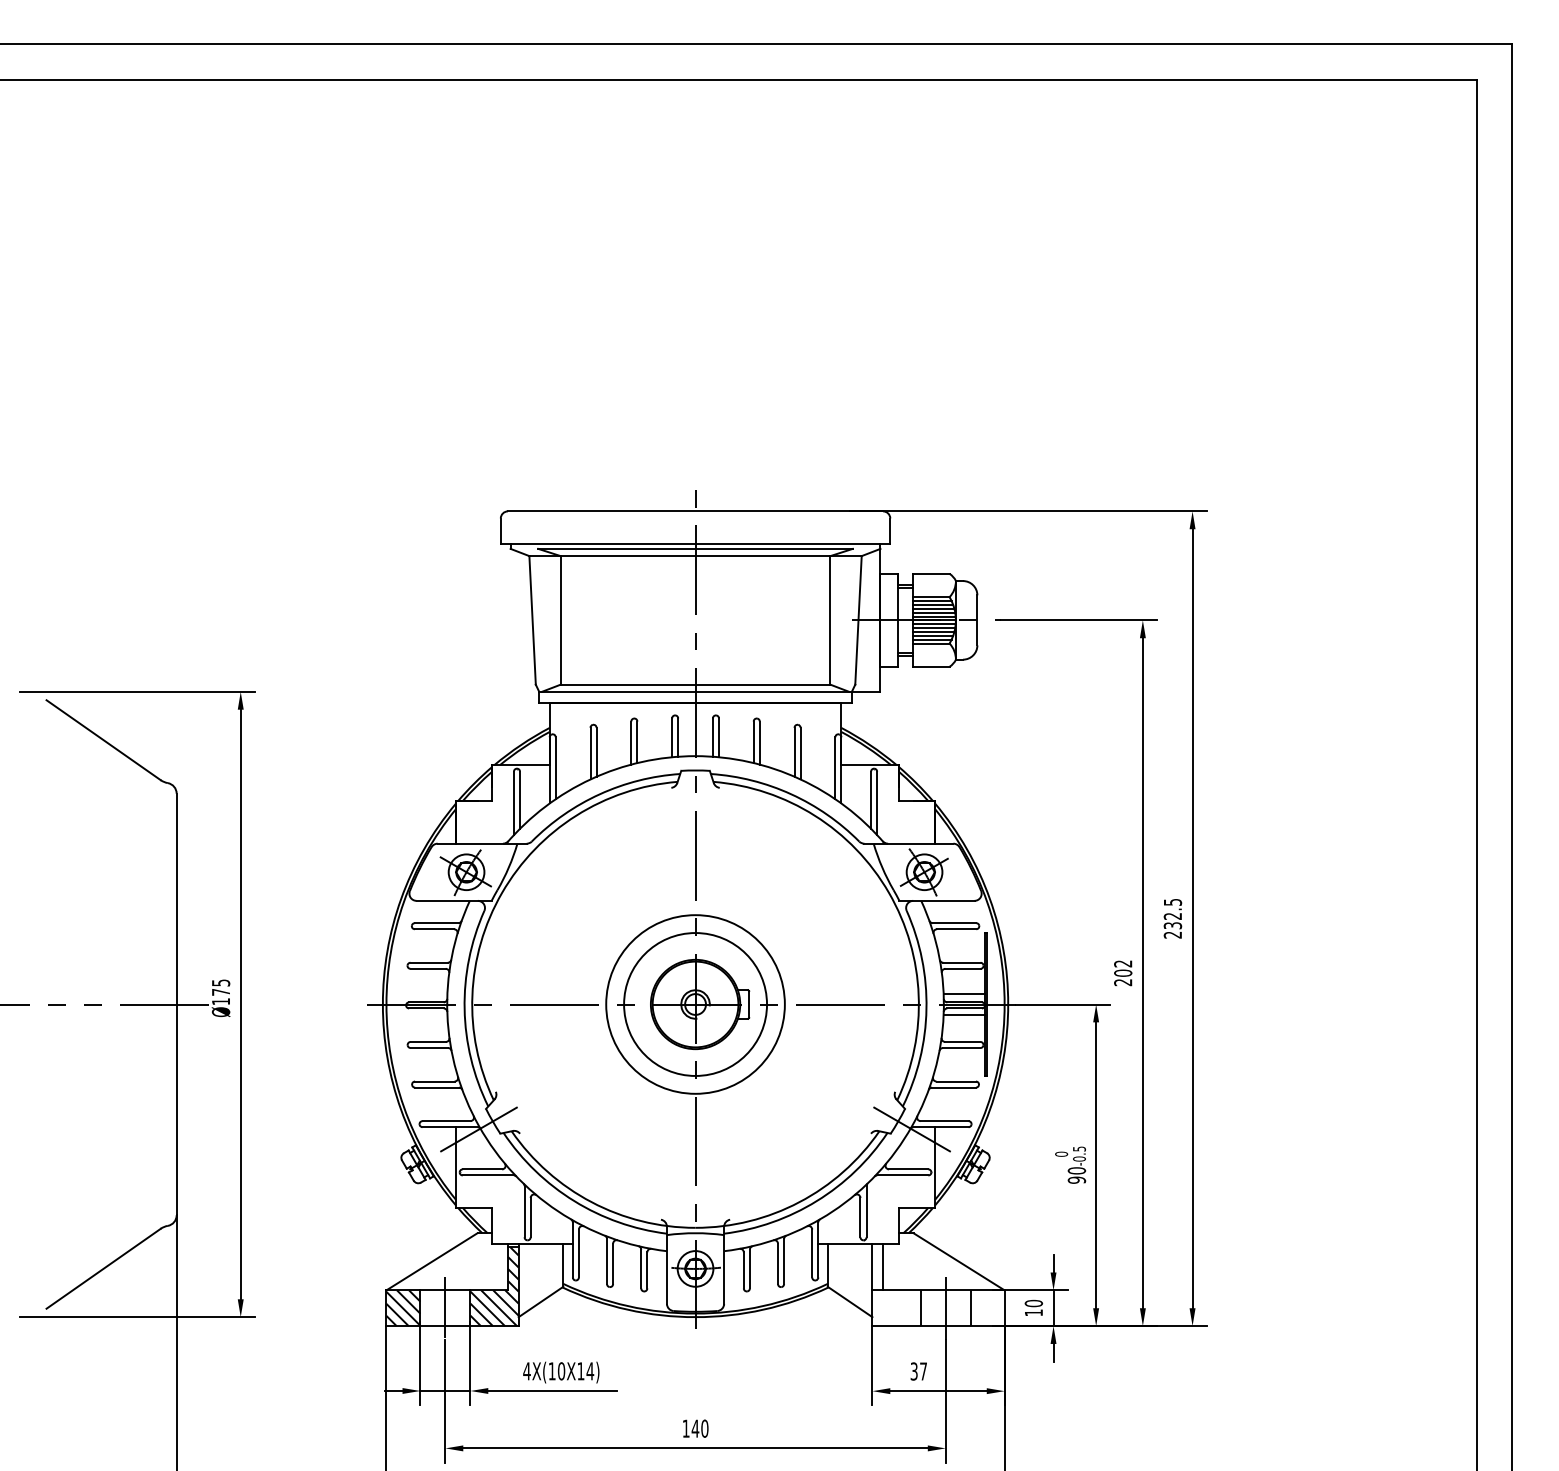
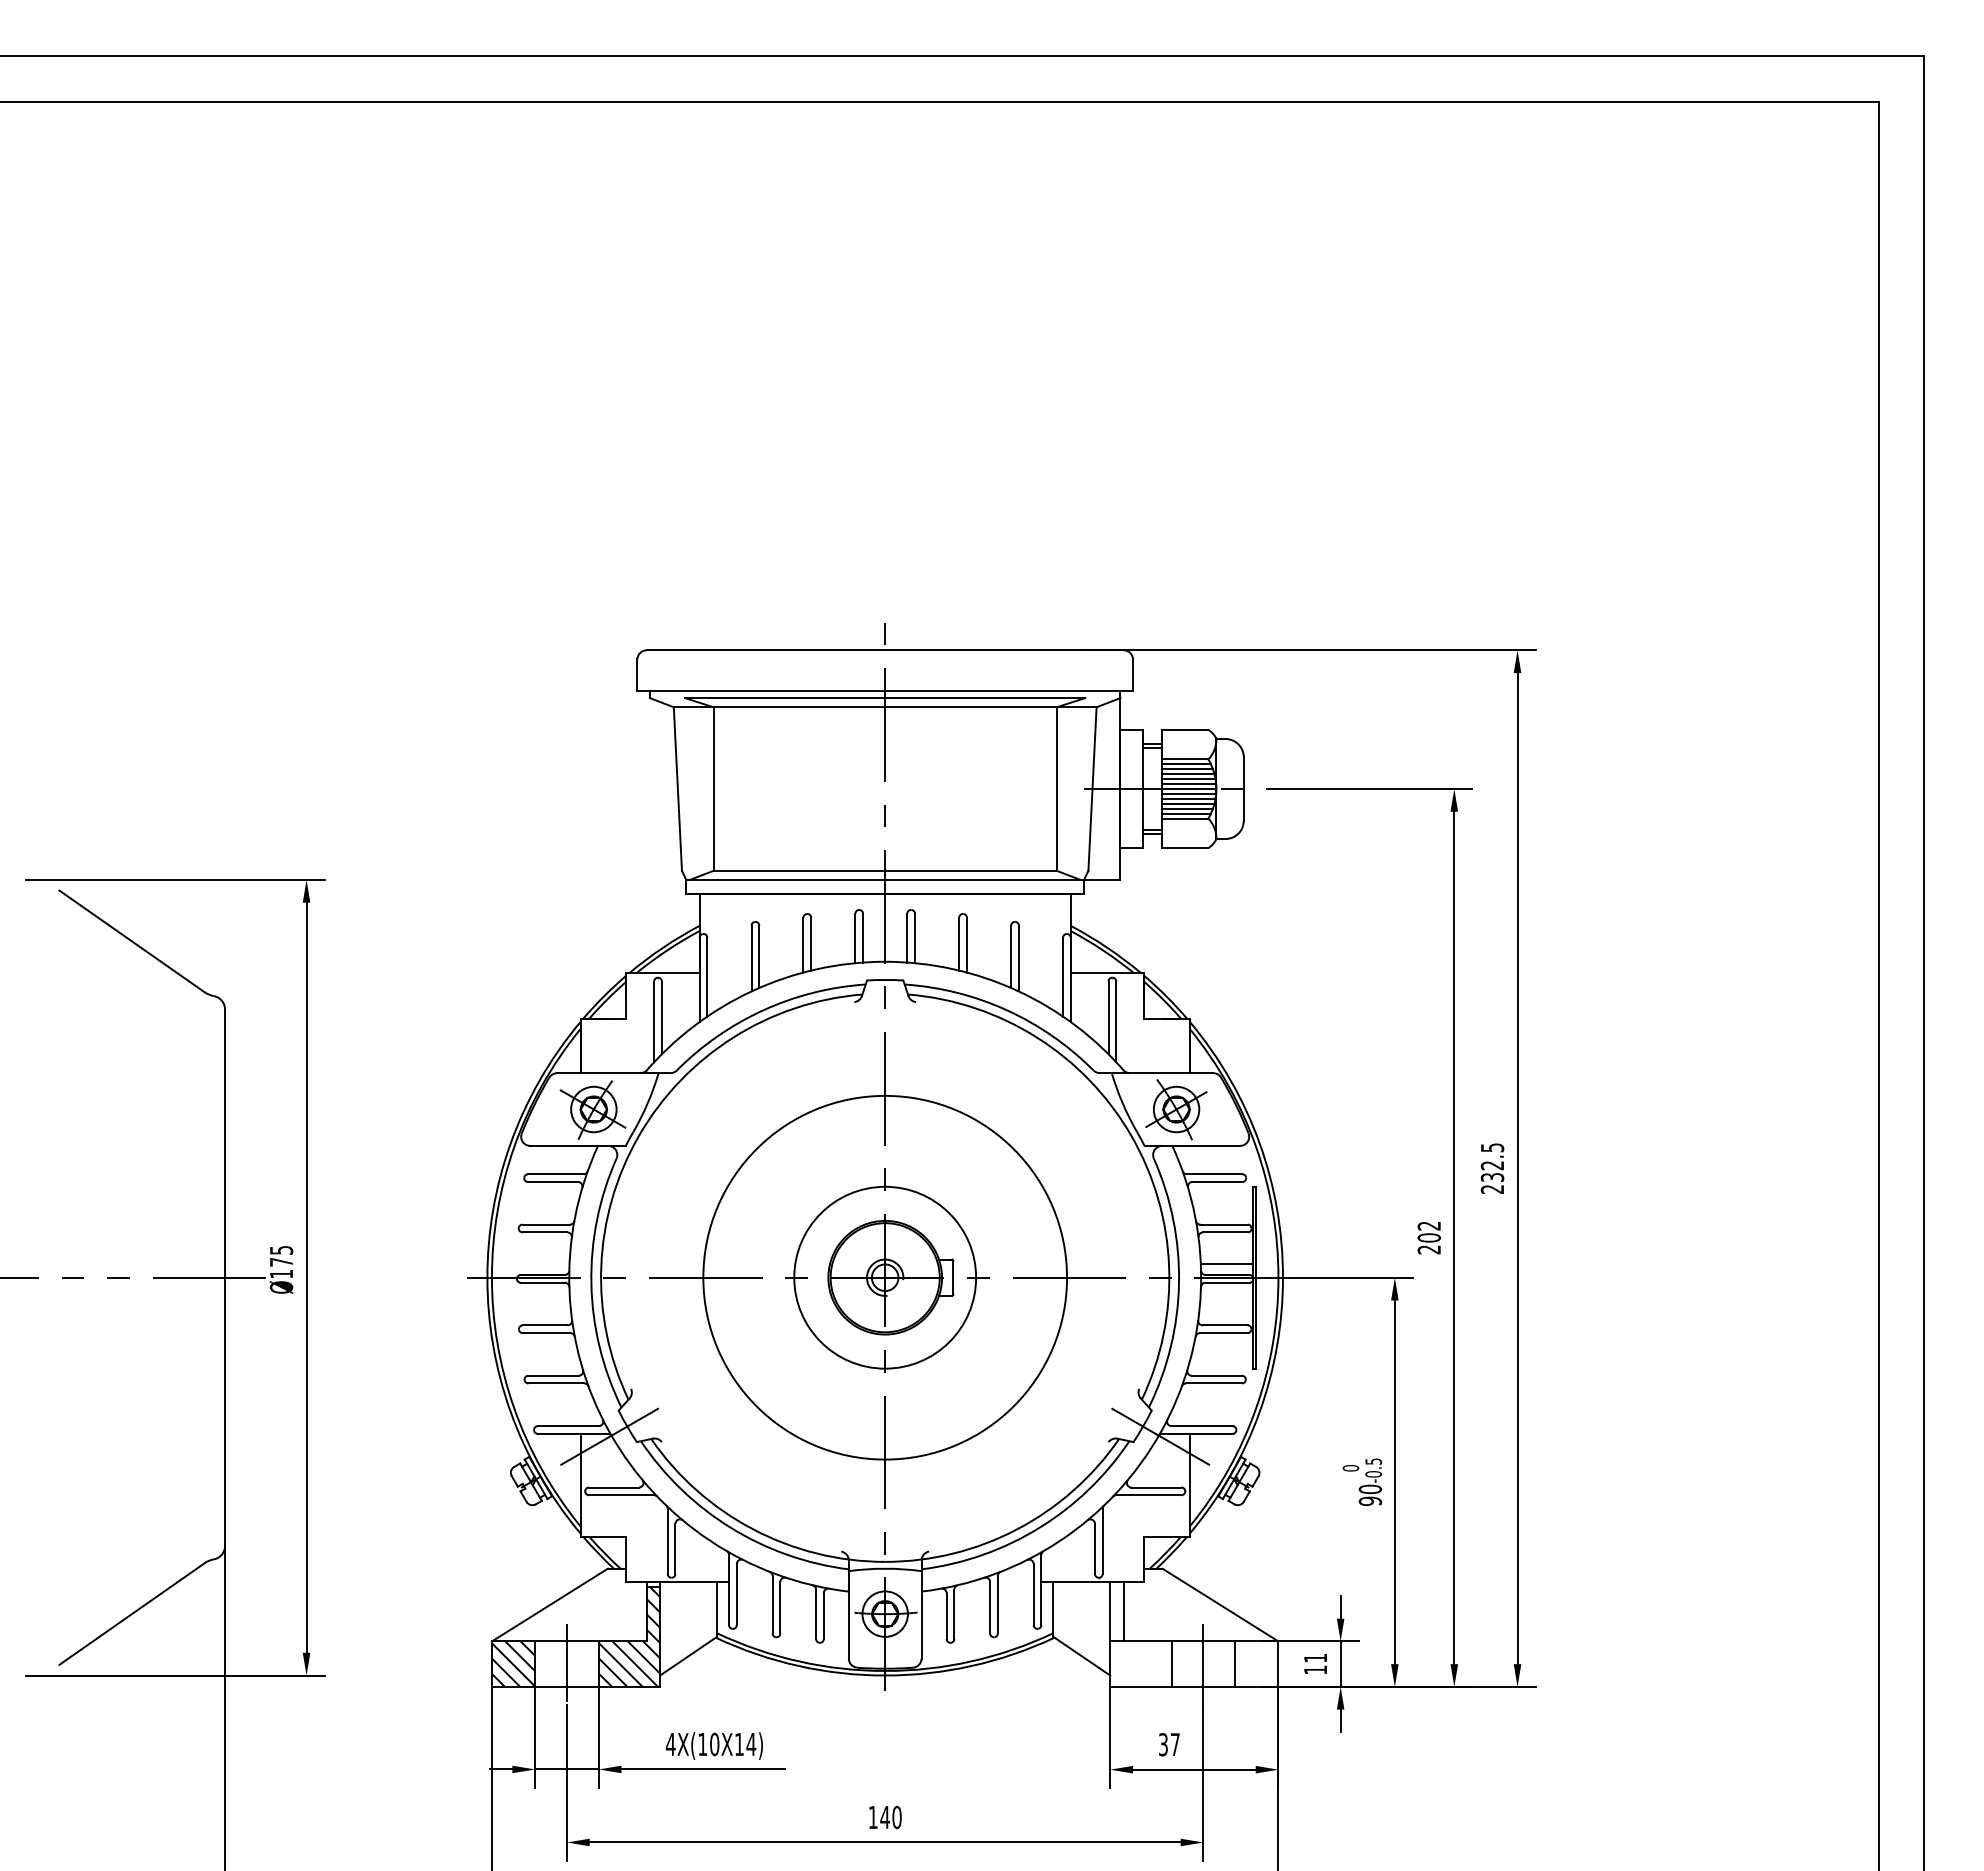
circle: (695, 1004) -> (884, 1277), size x1.6
line: (963, 1015) -> (1226, 1291), removed
text: (1033, 1302) -> (1315, 1657), 10 -> 11

